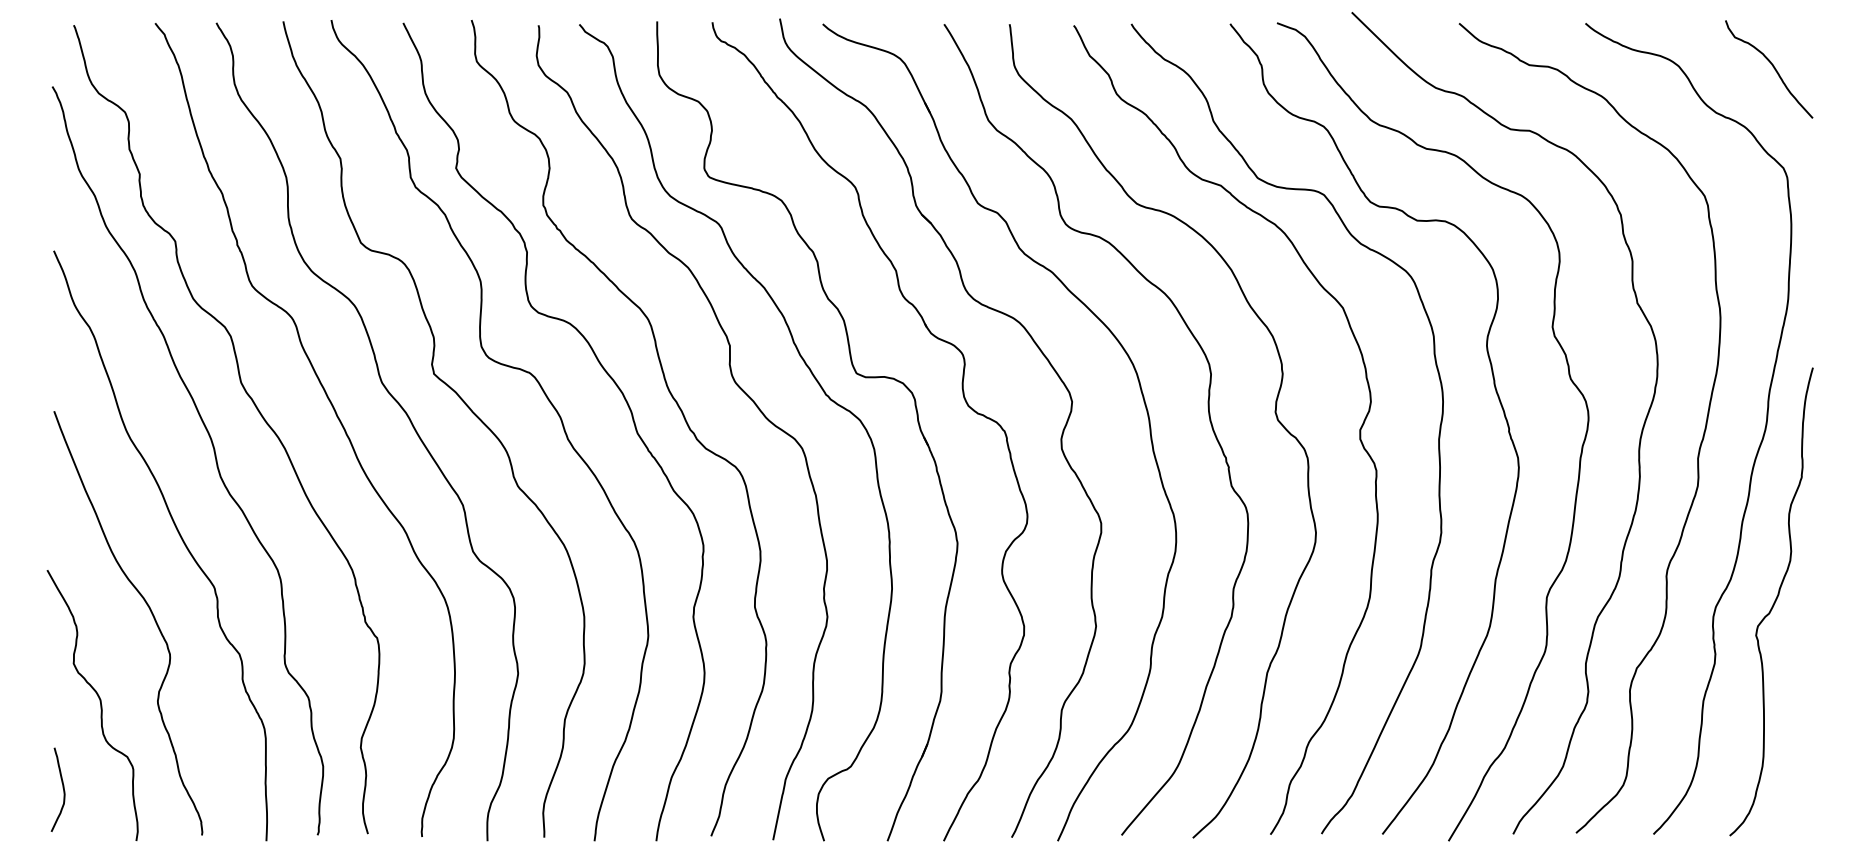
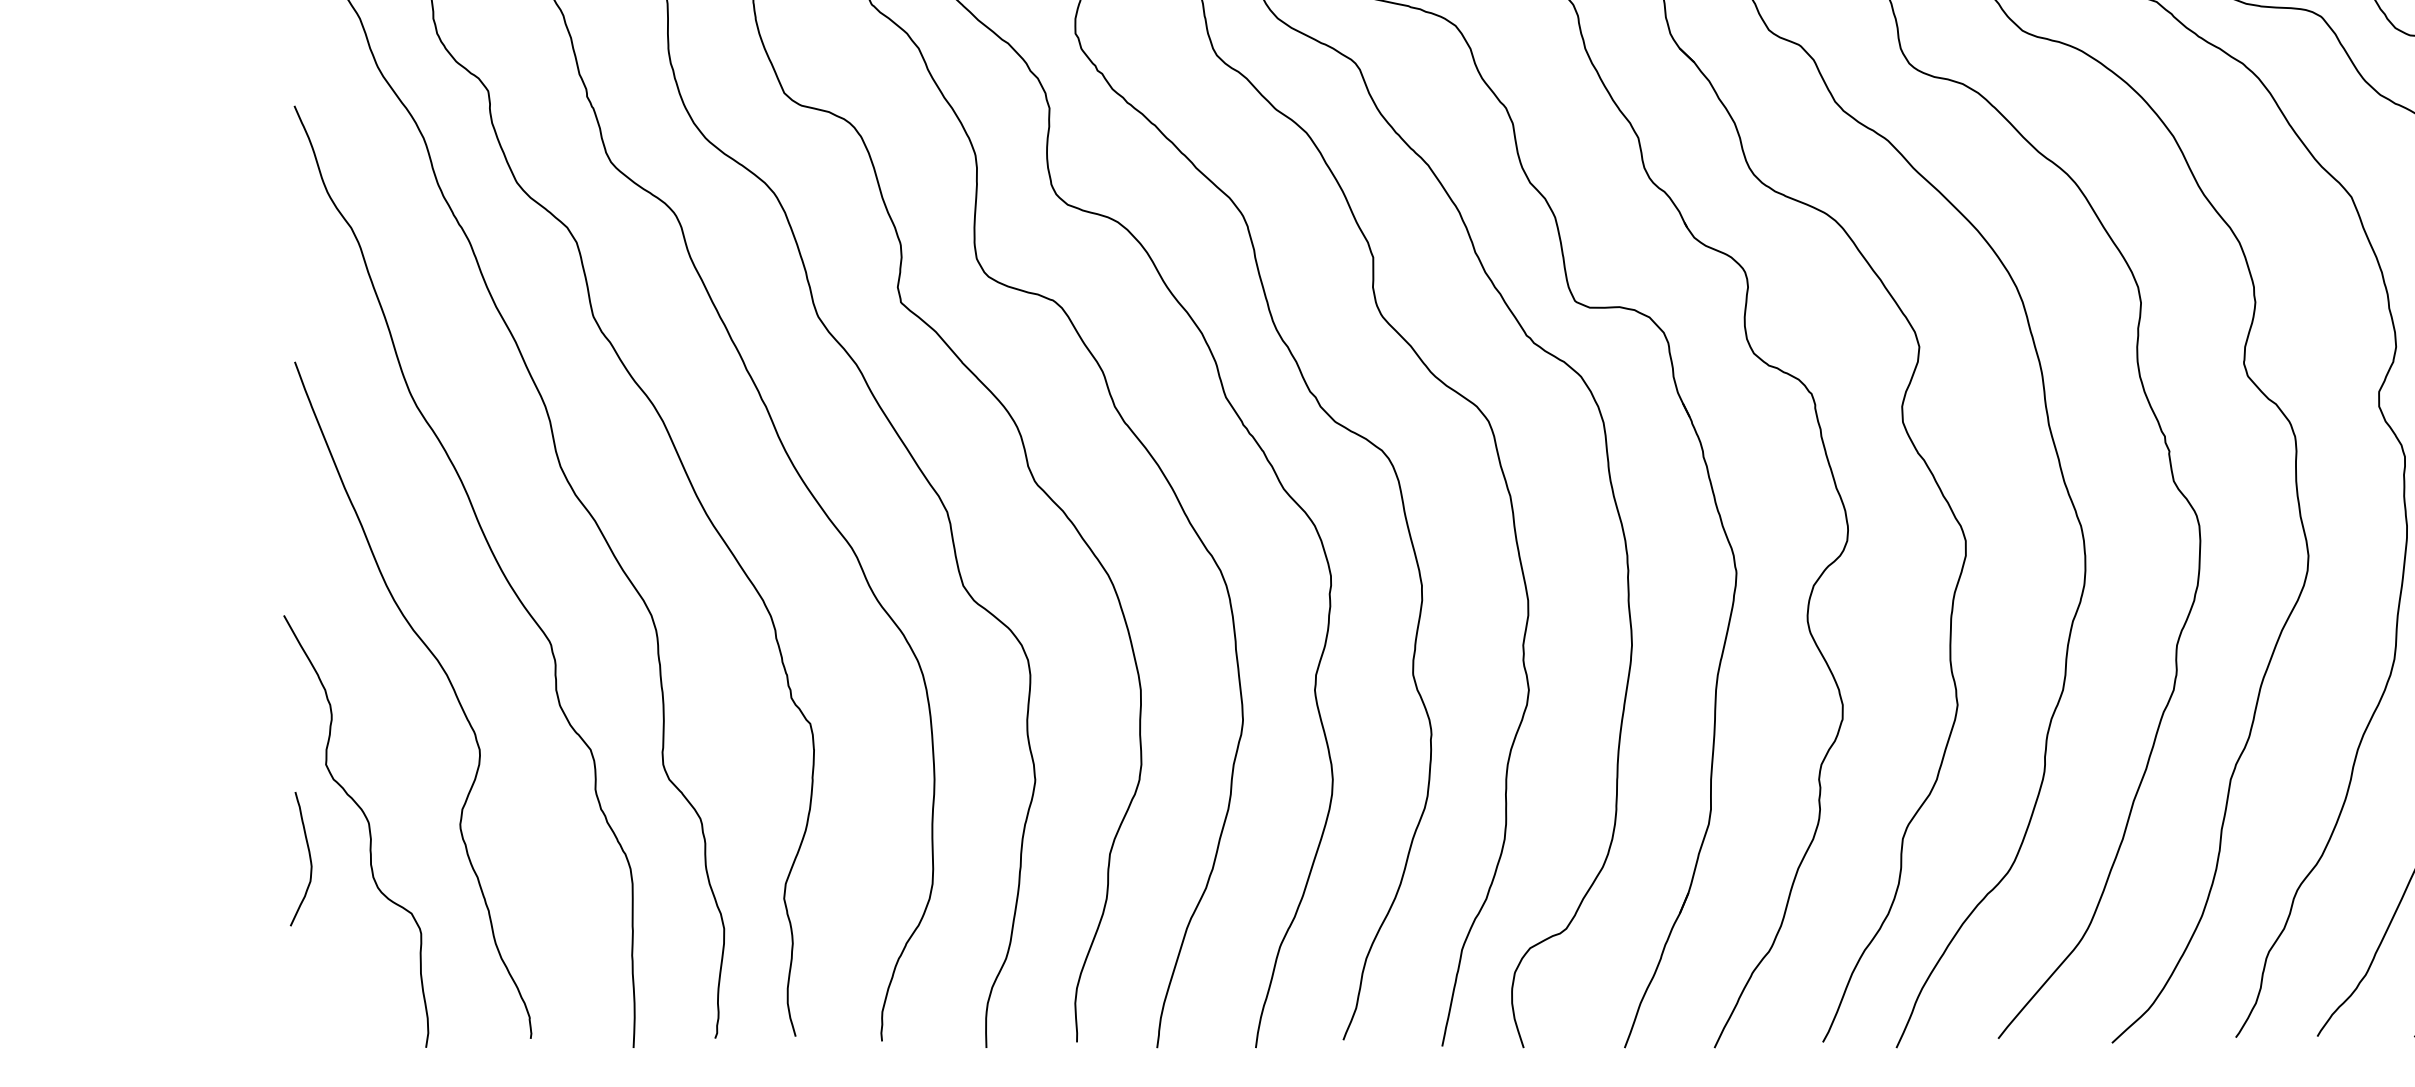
curve: (62, 788) -> (308, 857), moved

